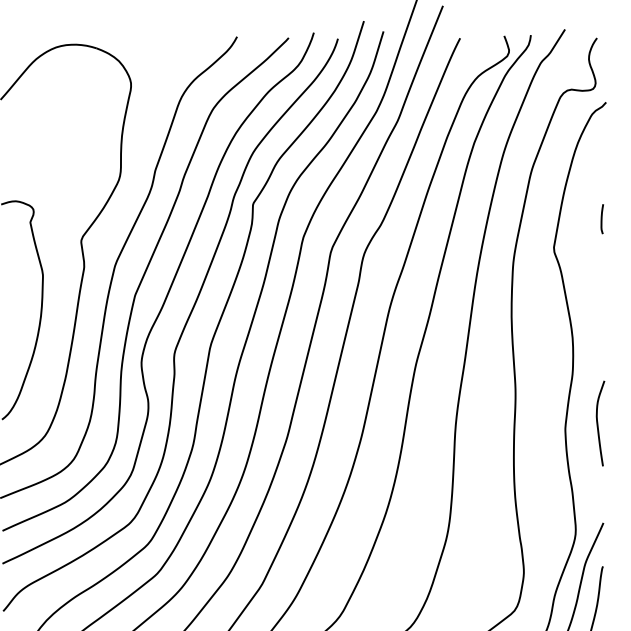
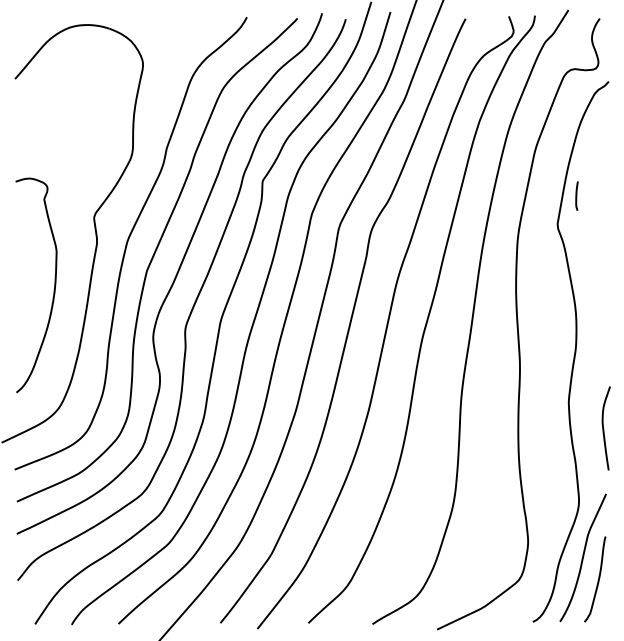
line: (601, 218) -> (576, 195), moved
curve: (598, 423) -> (604, 428), moved

